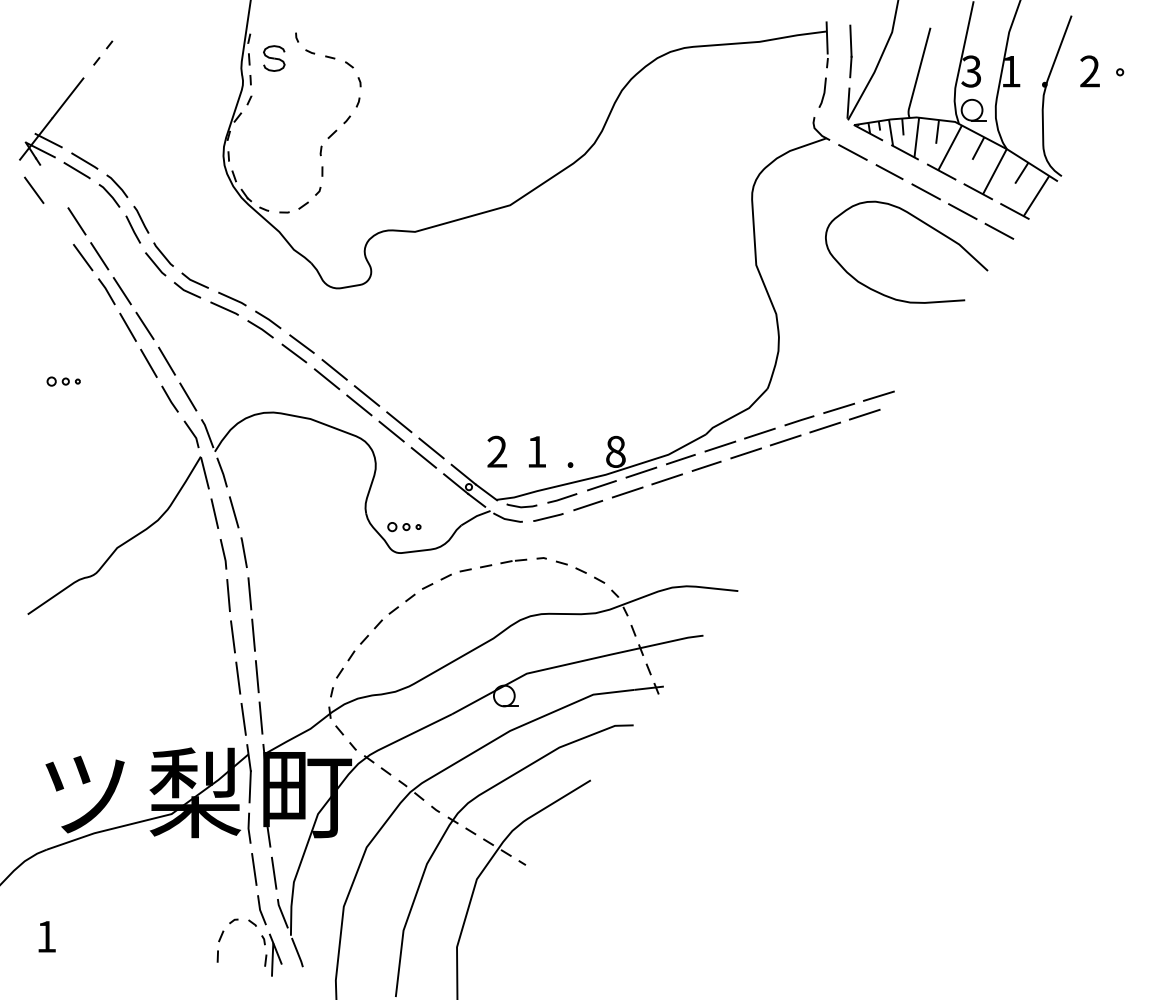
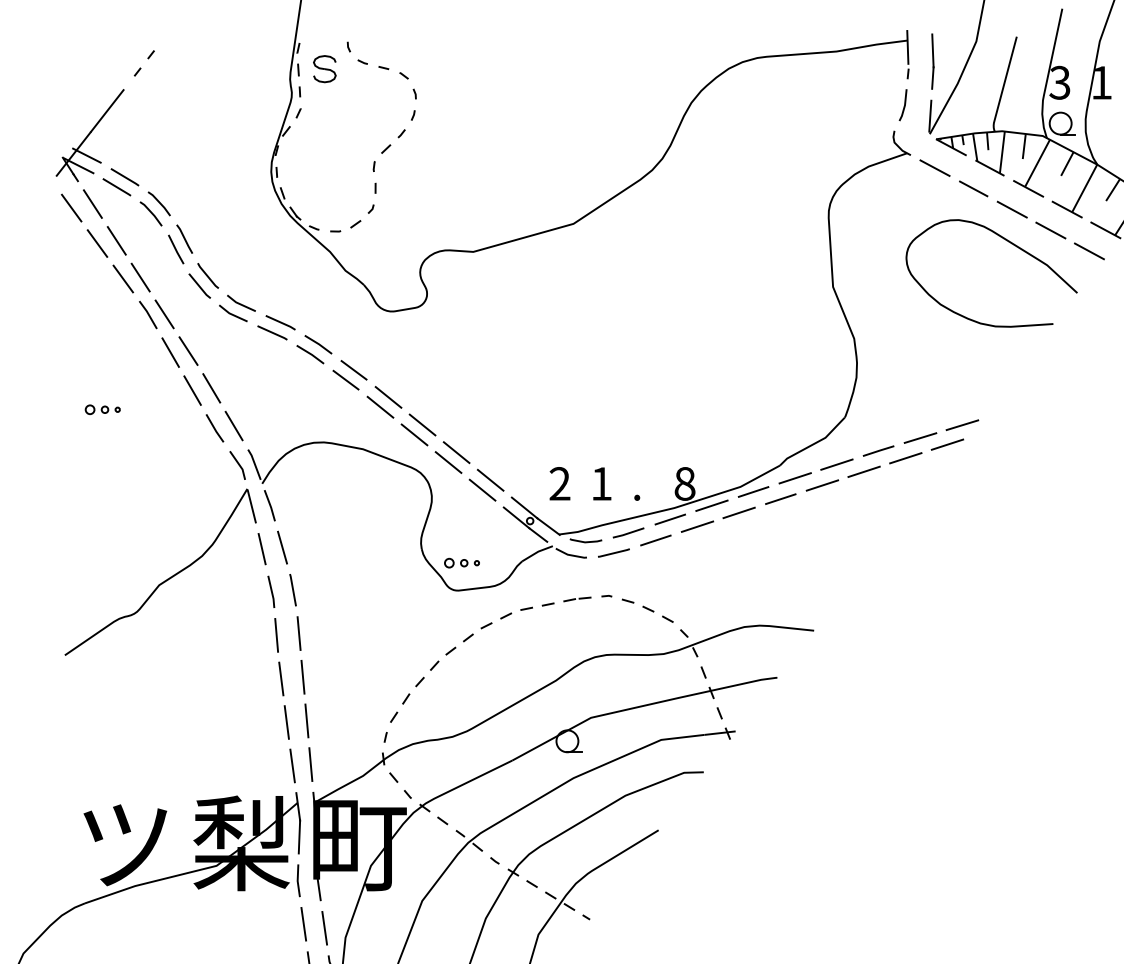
line: (53, 186) -> (92, 204), added
line: (58, 223) -> (97, 243), added

